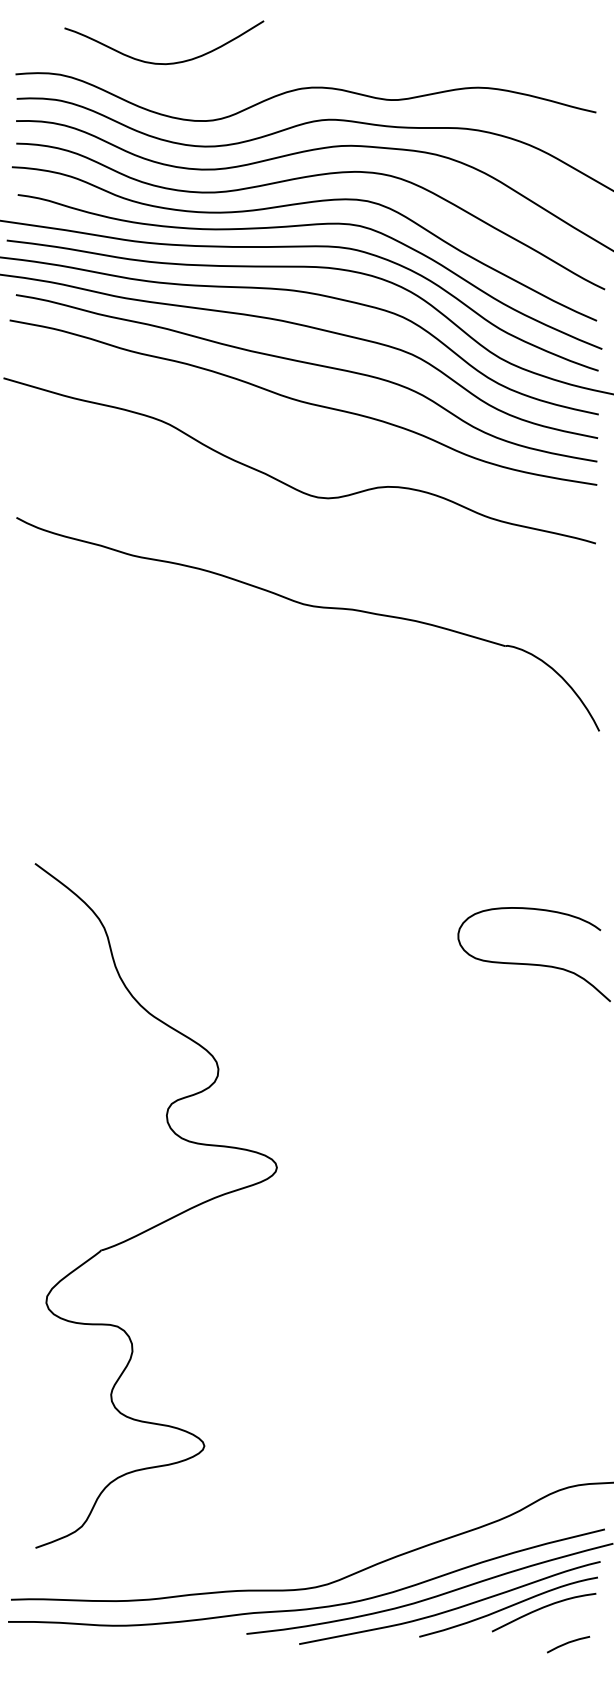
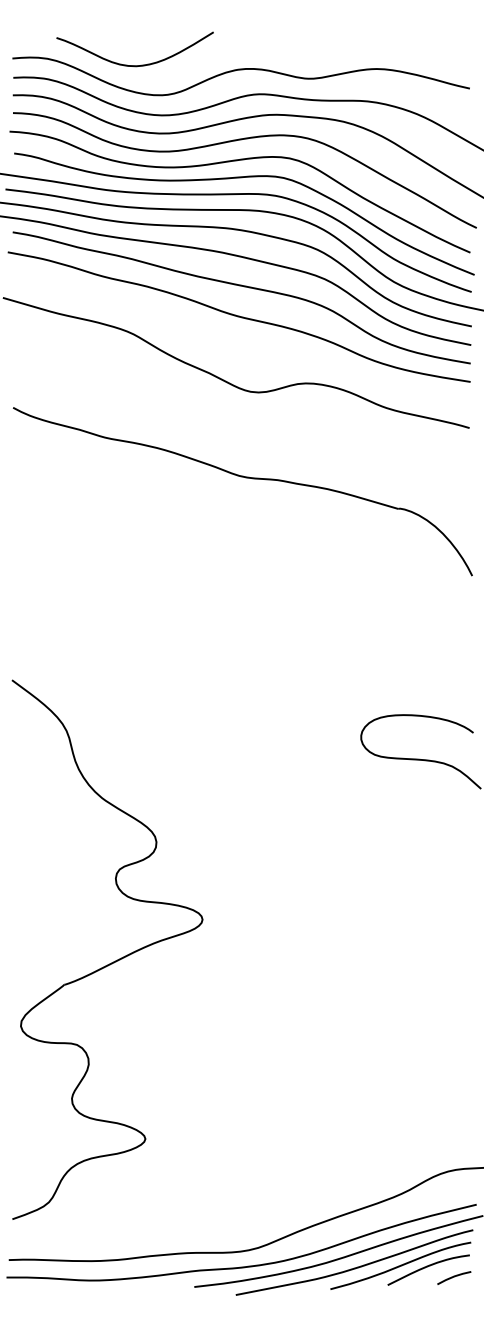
curve: (170, 62) -> (139, 64), moved
part: (162, 1221) -> (112, 962), moved
line: (568, 1643) -> (454, 1277), moved

